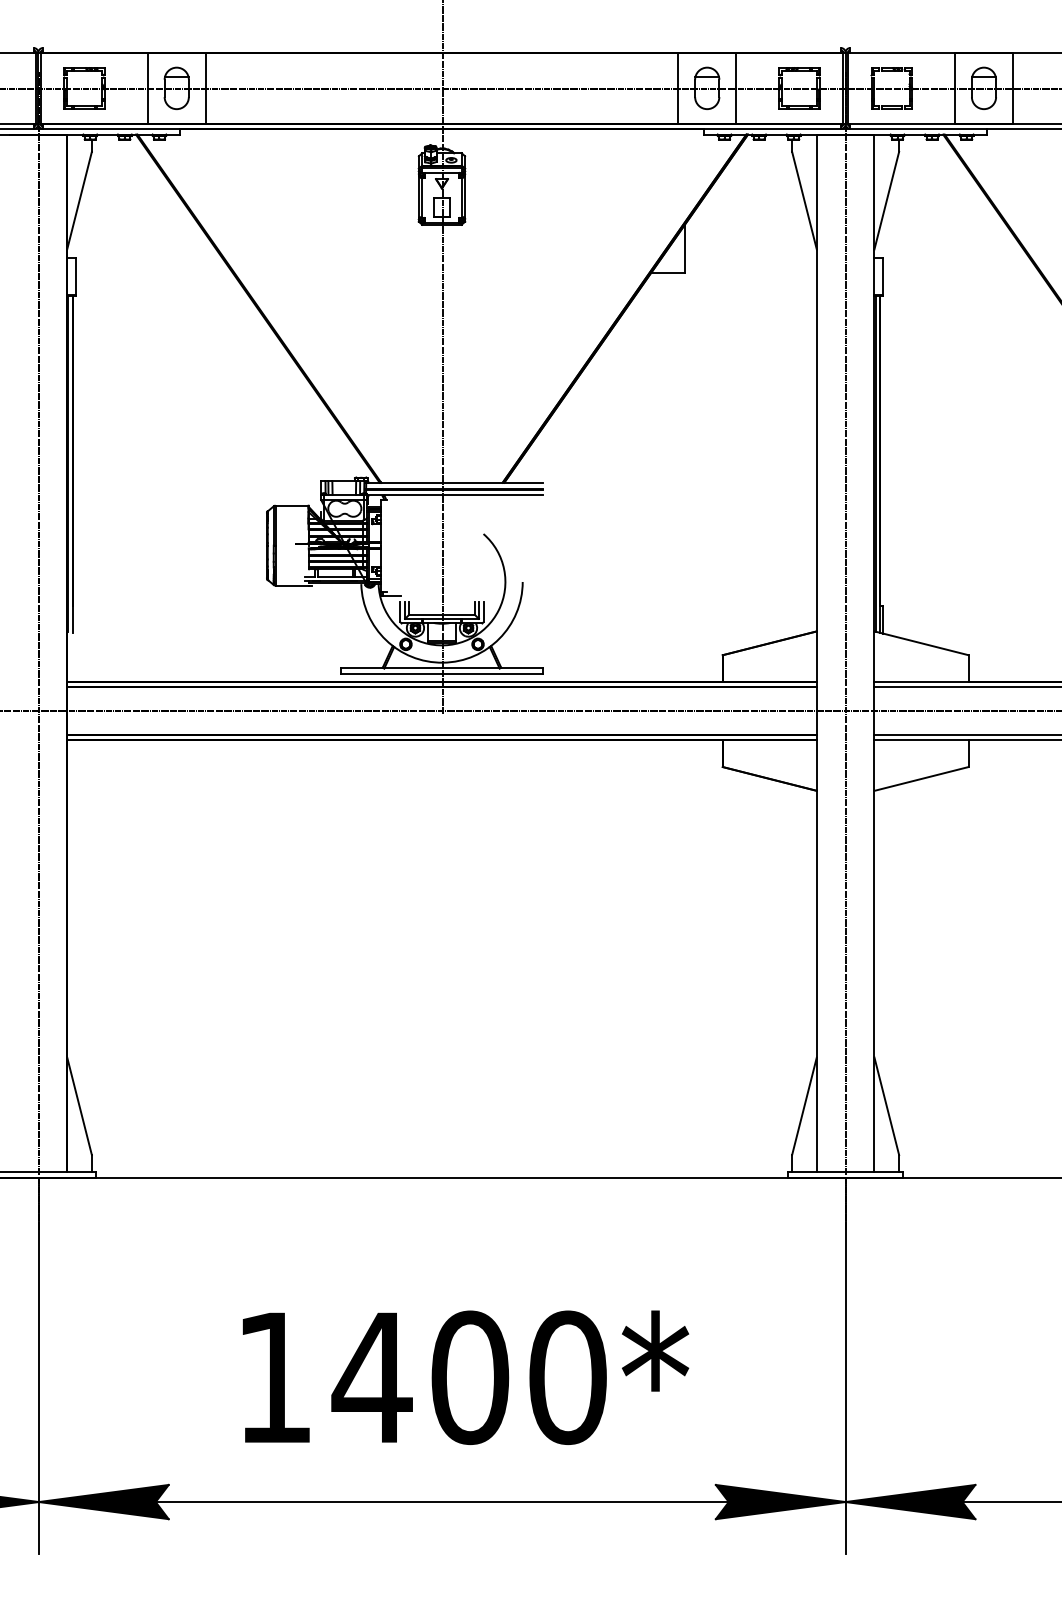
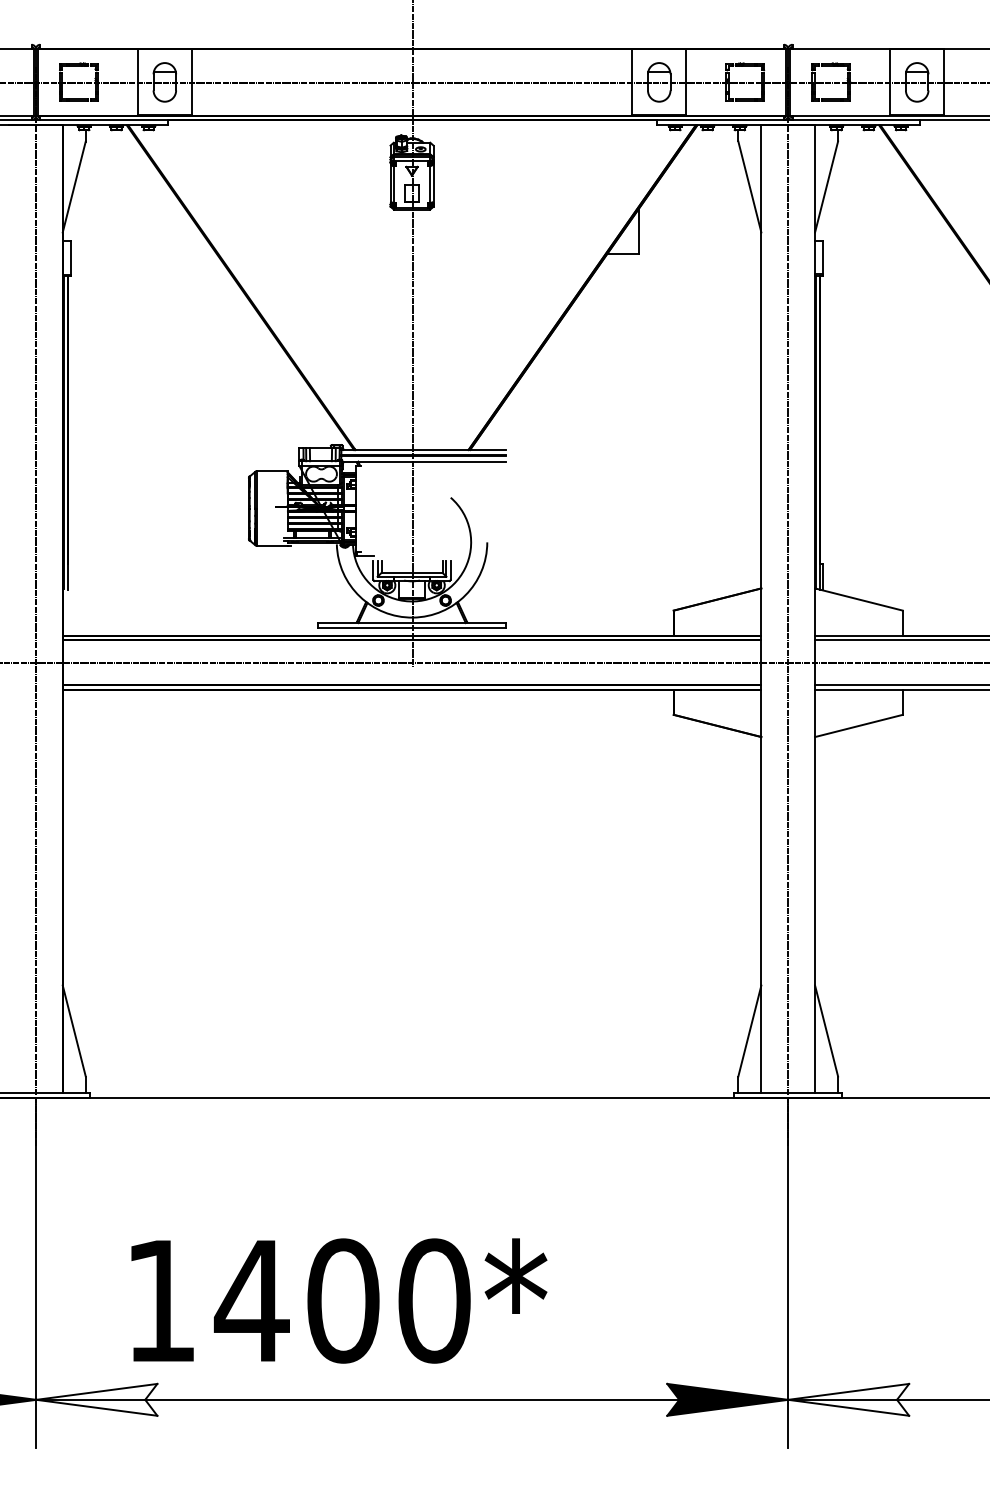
text: (466, 1377) -> (339, 1300), moved
fill: (103, 1501) -> (96, 1399), removed
fill: (910, 1501) -> (848, 1399), removed

